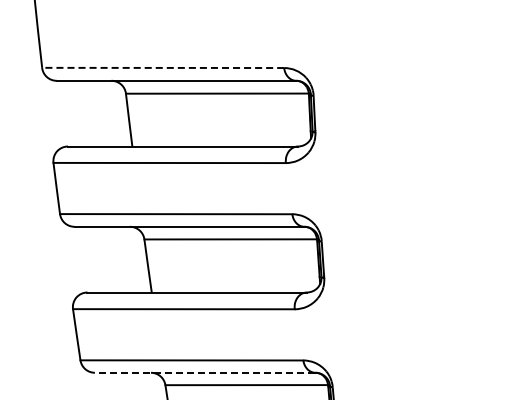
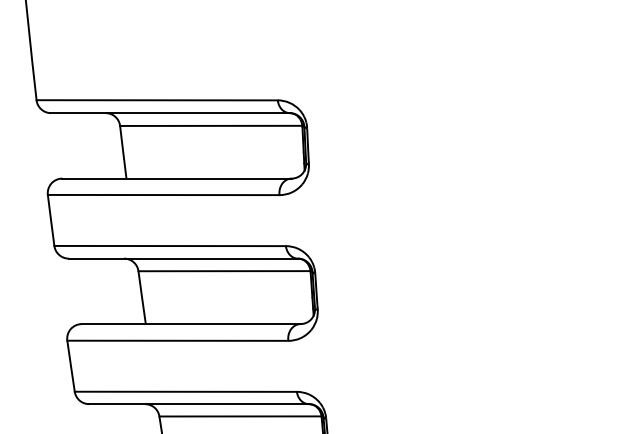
line: (163, 68) -> (157, 100), dashed -> solid
line: (205, 373) -> (199, 404), dashed -> solid

